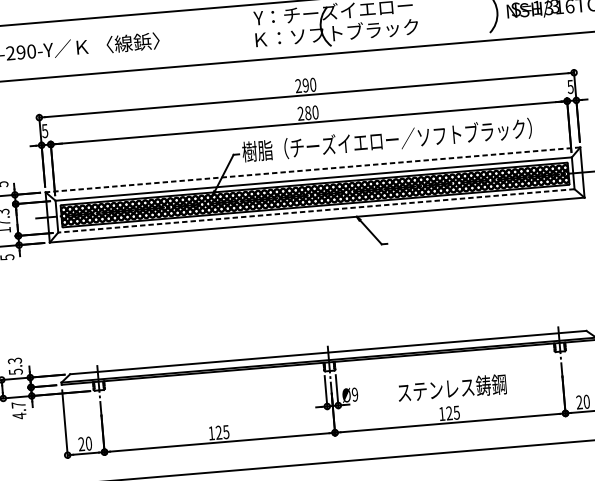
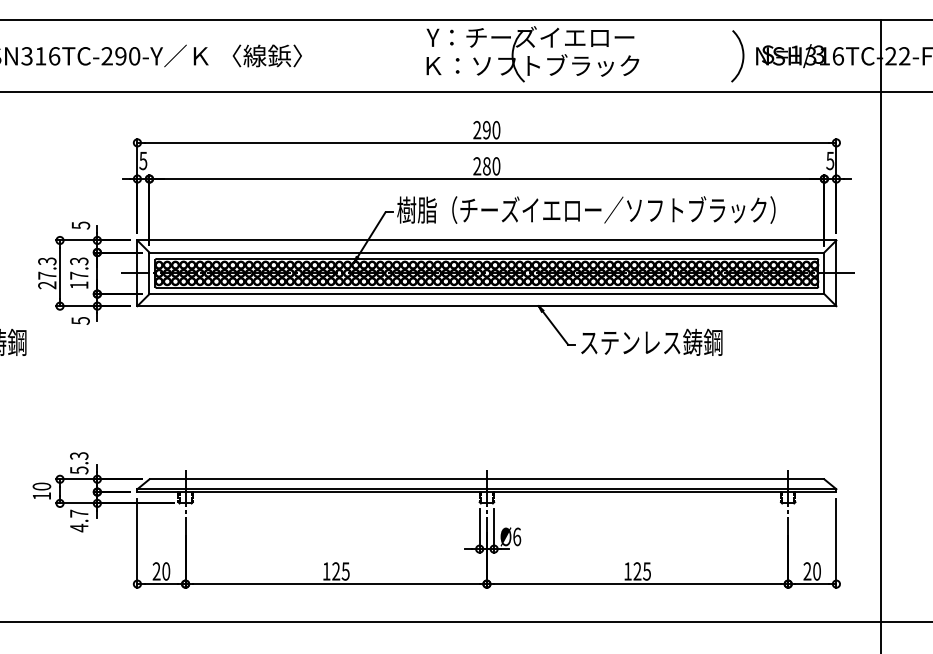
line: (312, 169) -> (486, 240), dashed -> solid
line: (316, 211) -> (486, 294), dashed -> solid
text: (451, 387) -> (651, 341), moved
text: (355, 394) -> (517, 536), Ø9 -> Ø6

